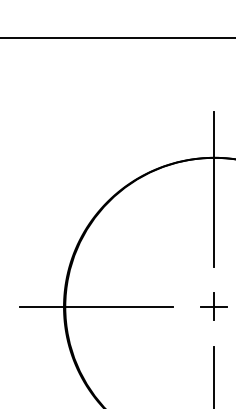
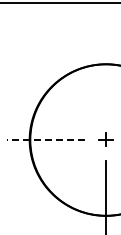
line: (215, 189) -> (106, 80), removed
line: (97, 307) -> (46, 140), solid -> dashed

